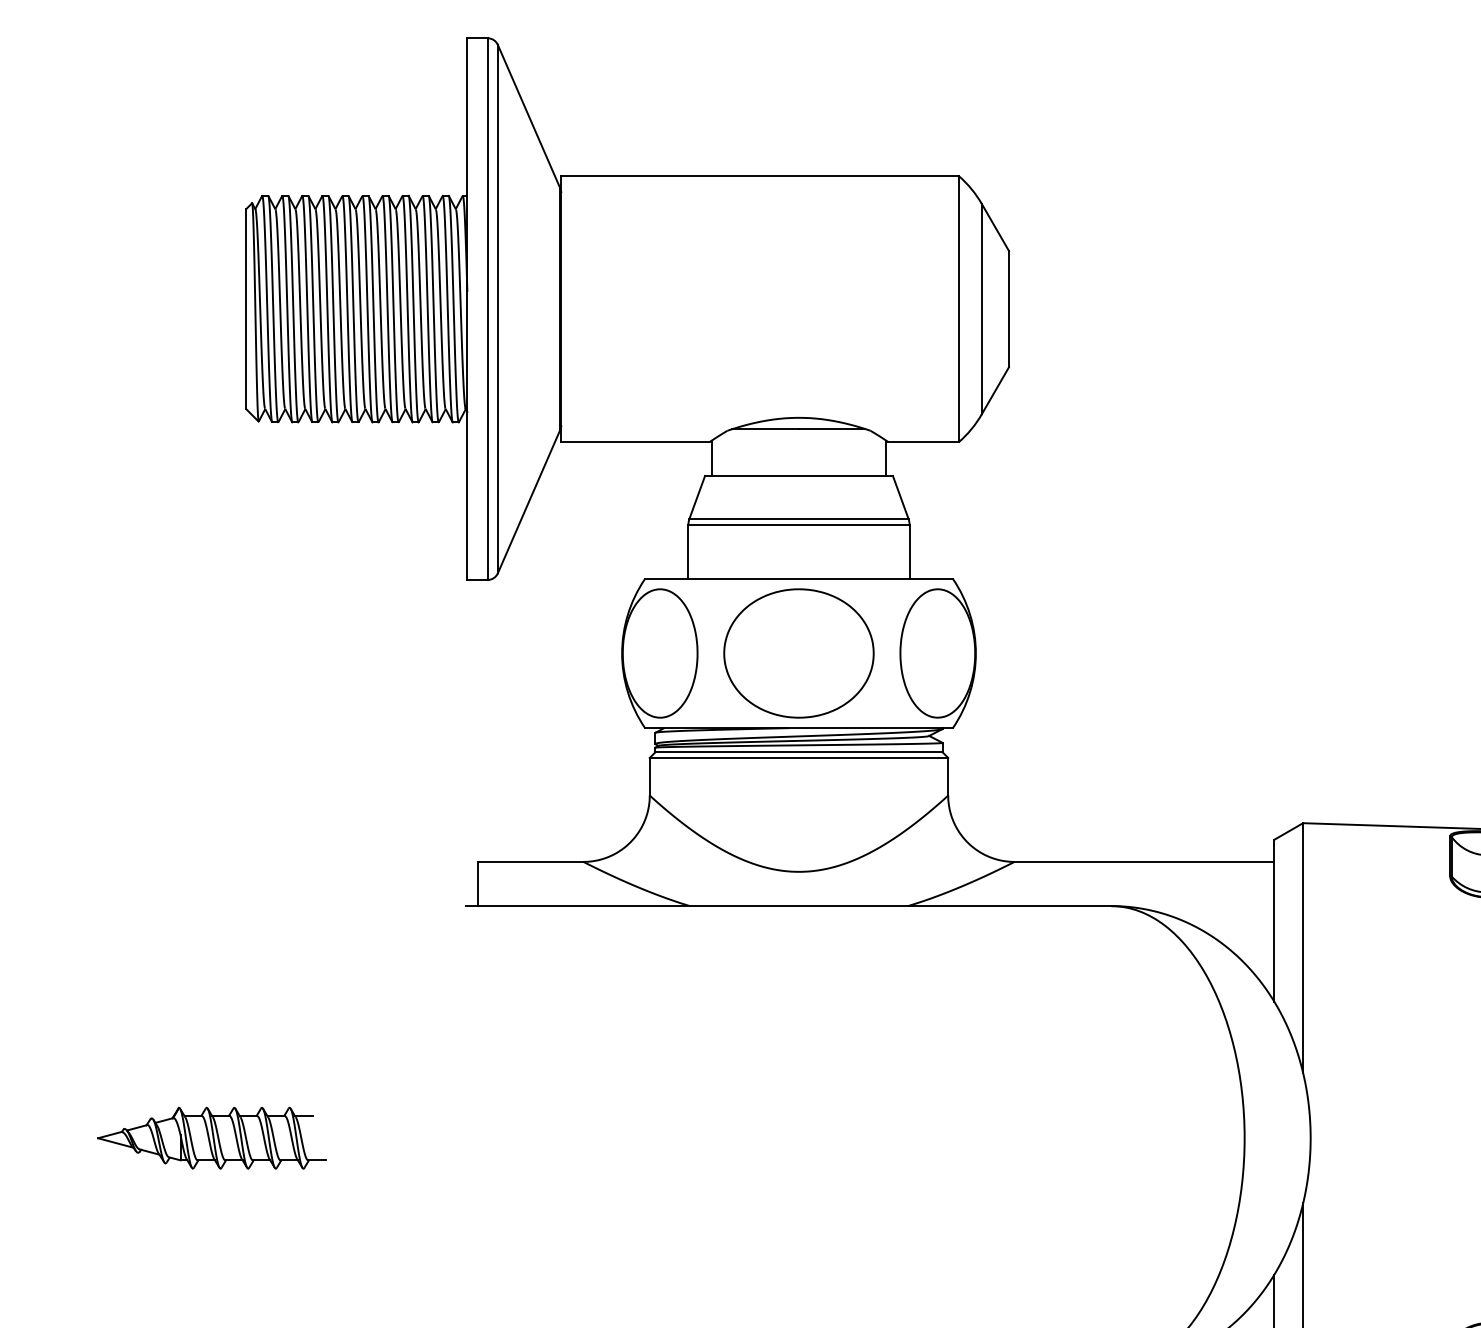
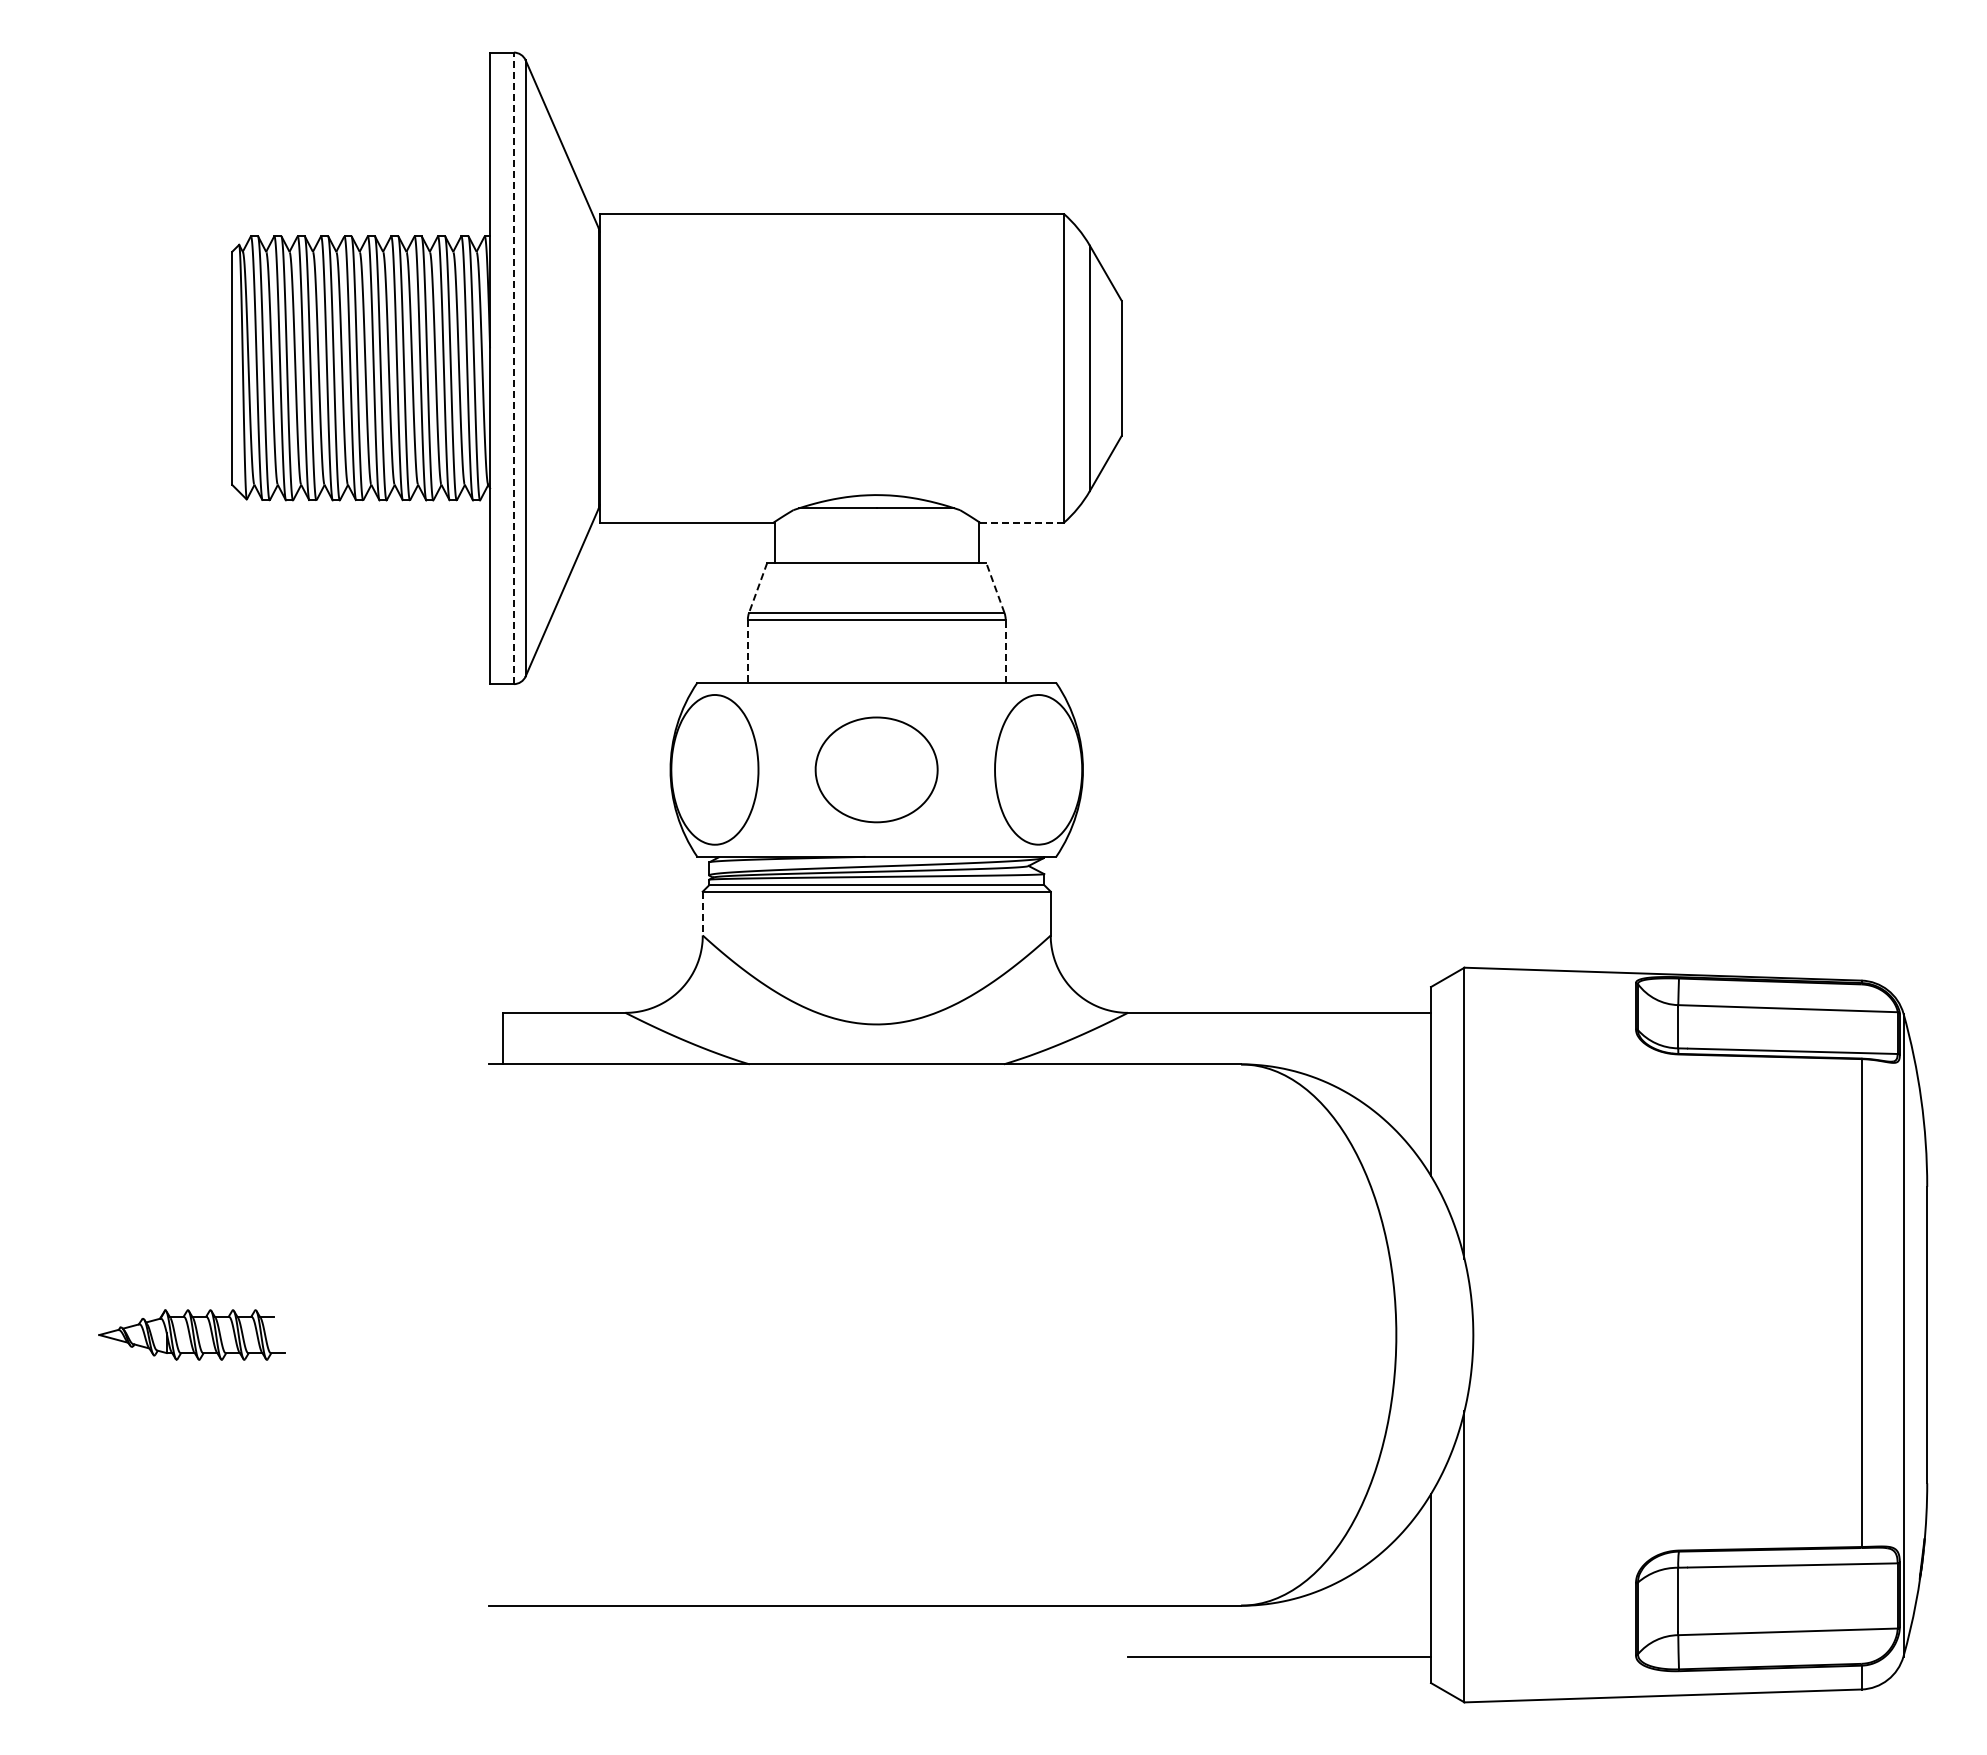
line: (487, 309) -> (513, 368), solid -> dashed
line: (923, 442) -> (1022, 523), solid -> dashed
line: (697, 497) -> (758, 587), solid -> dashed
line: (900, 497) -> (995, 587), solid -> dashed
line: (688, 551) -> (747, 651), solid -> dashed
line: (909, 551) -> (1005, 651), solid -> dashed
part: (798, 653) -> (876, 769), size x0.7
line: (649, 776) -> (702, 913), solid -> dashed
part: (211, 1137) -> (191, 1334), size x0.7

